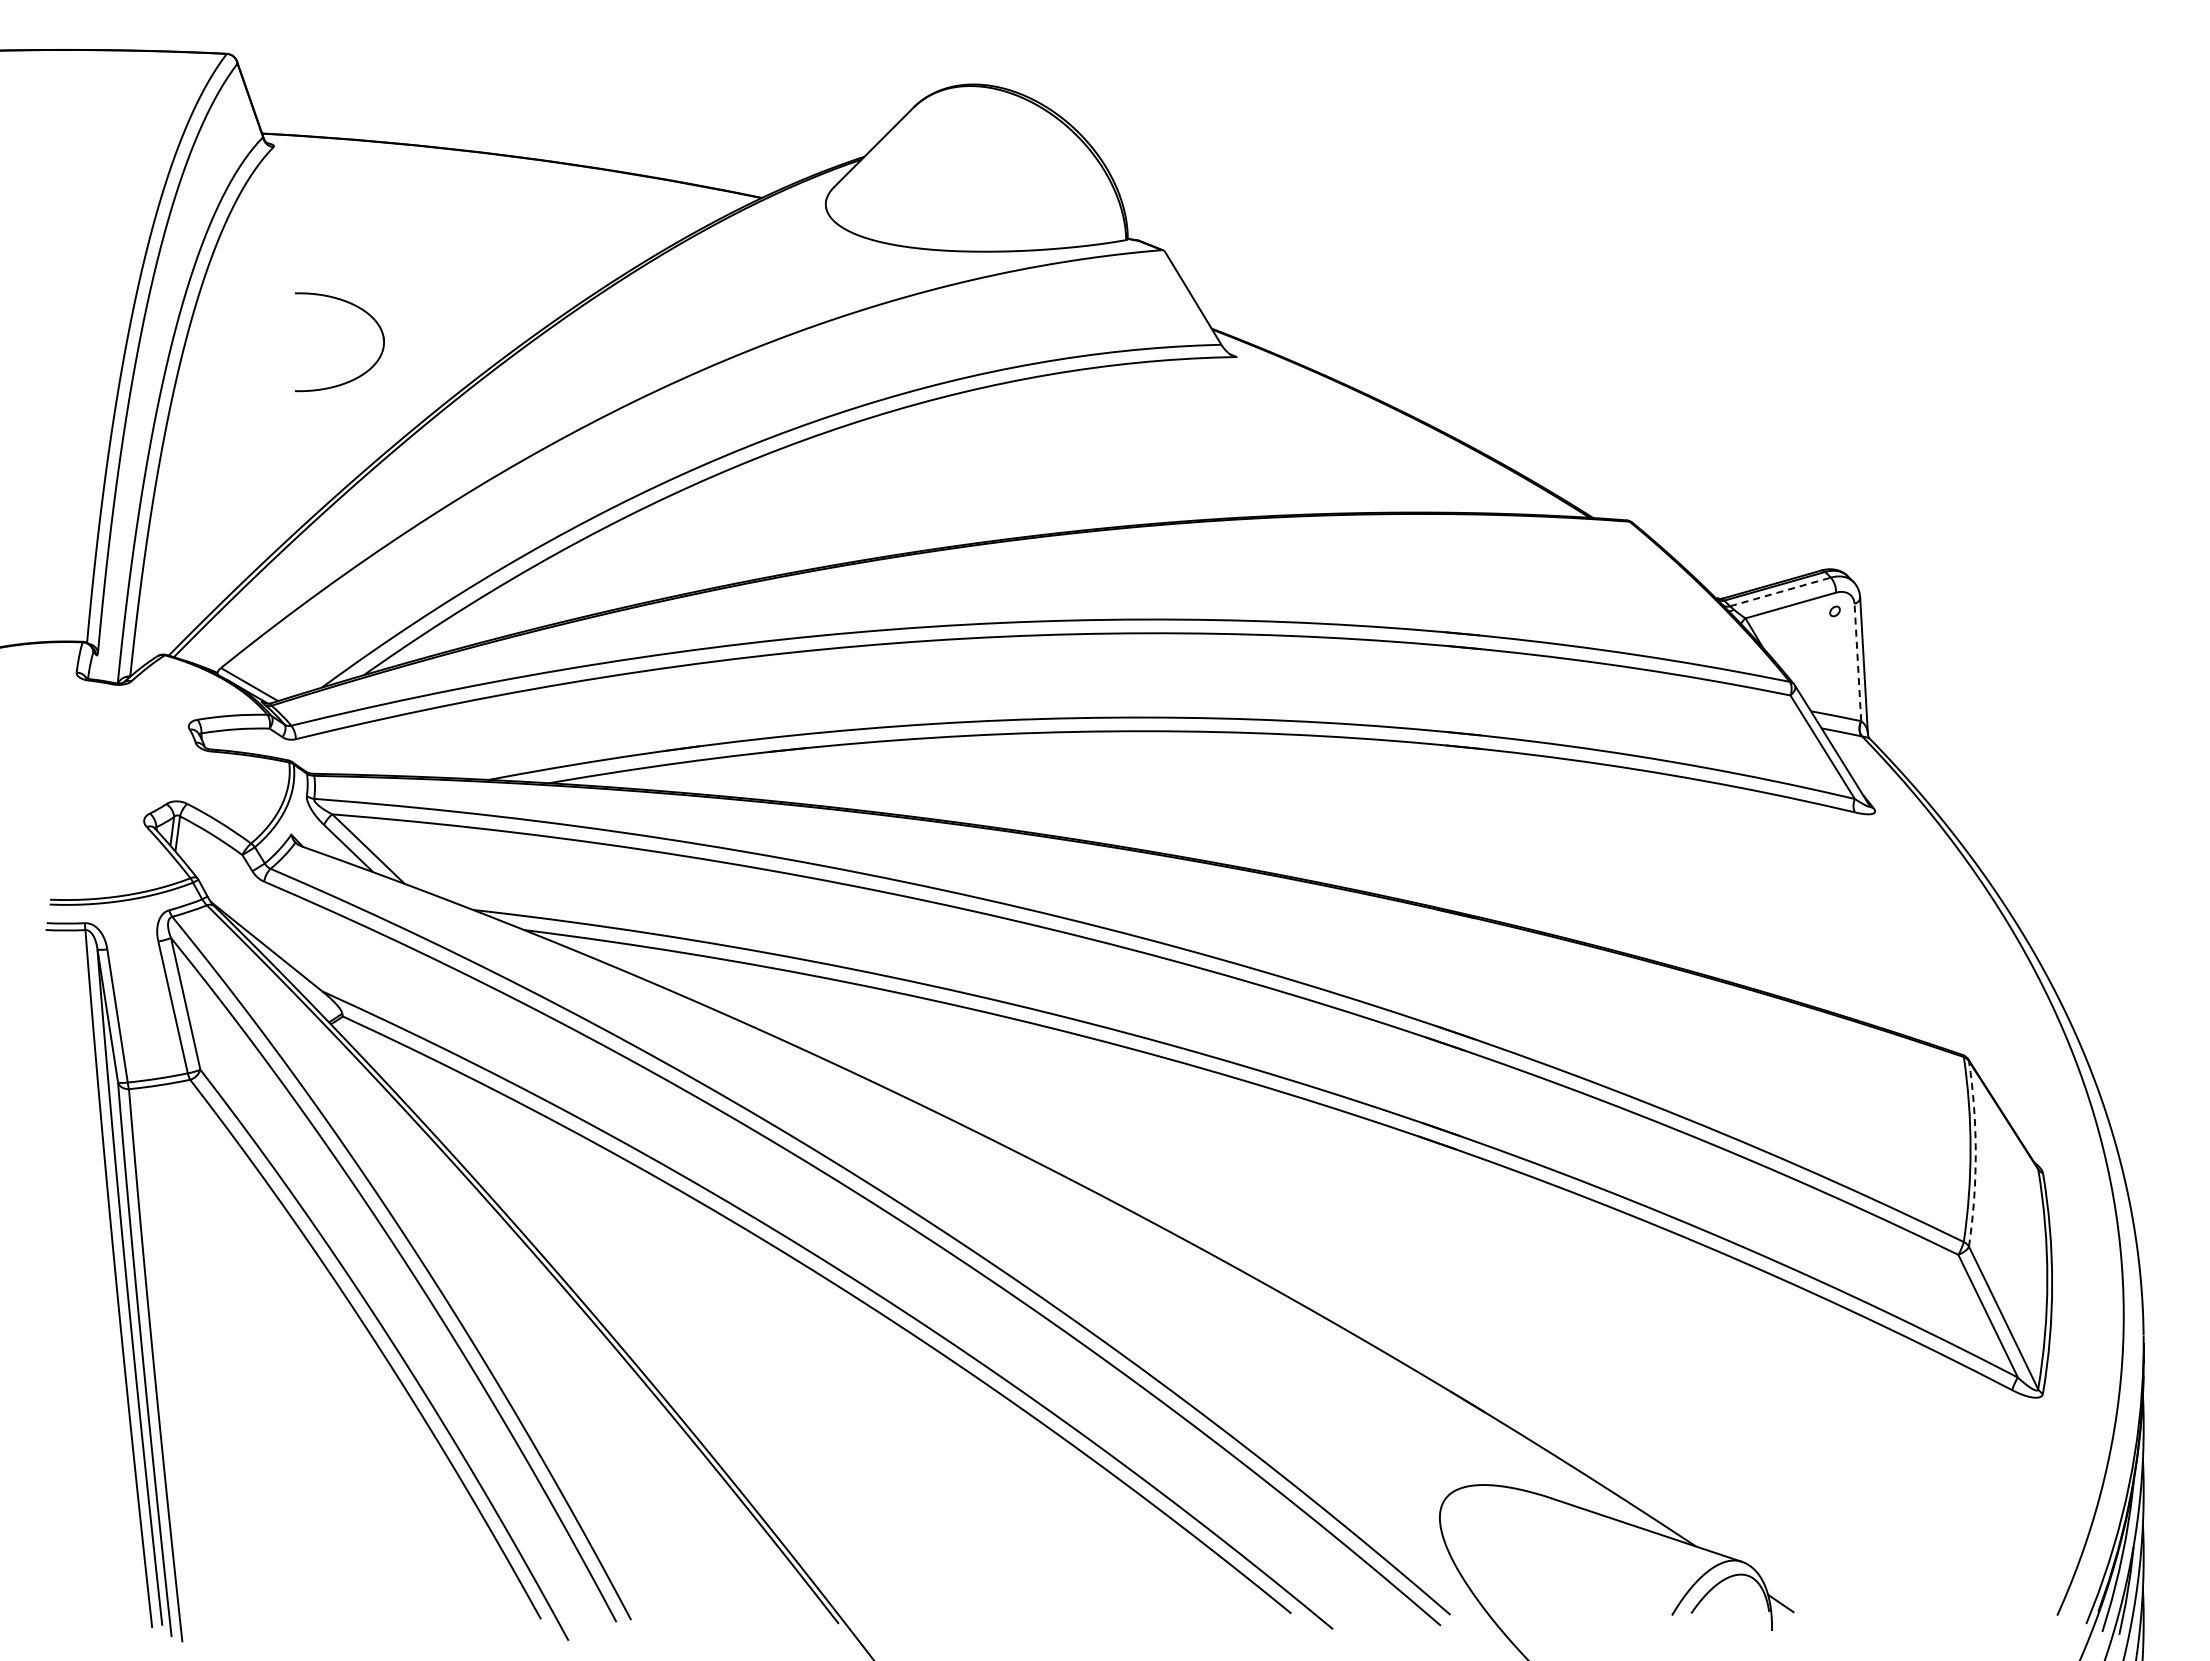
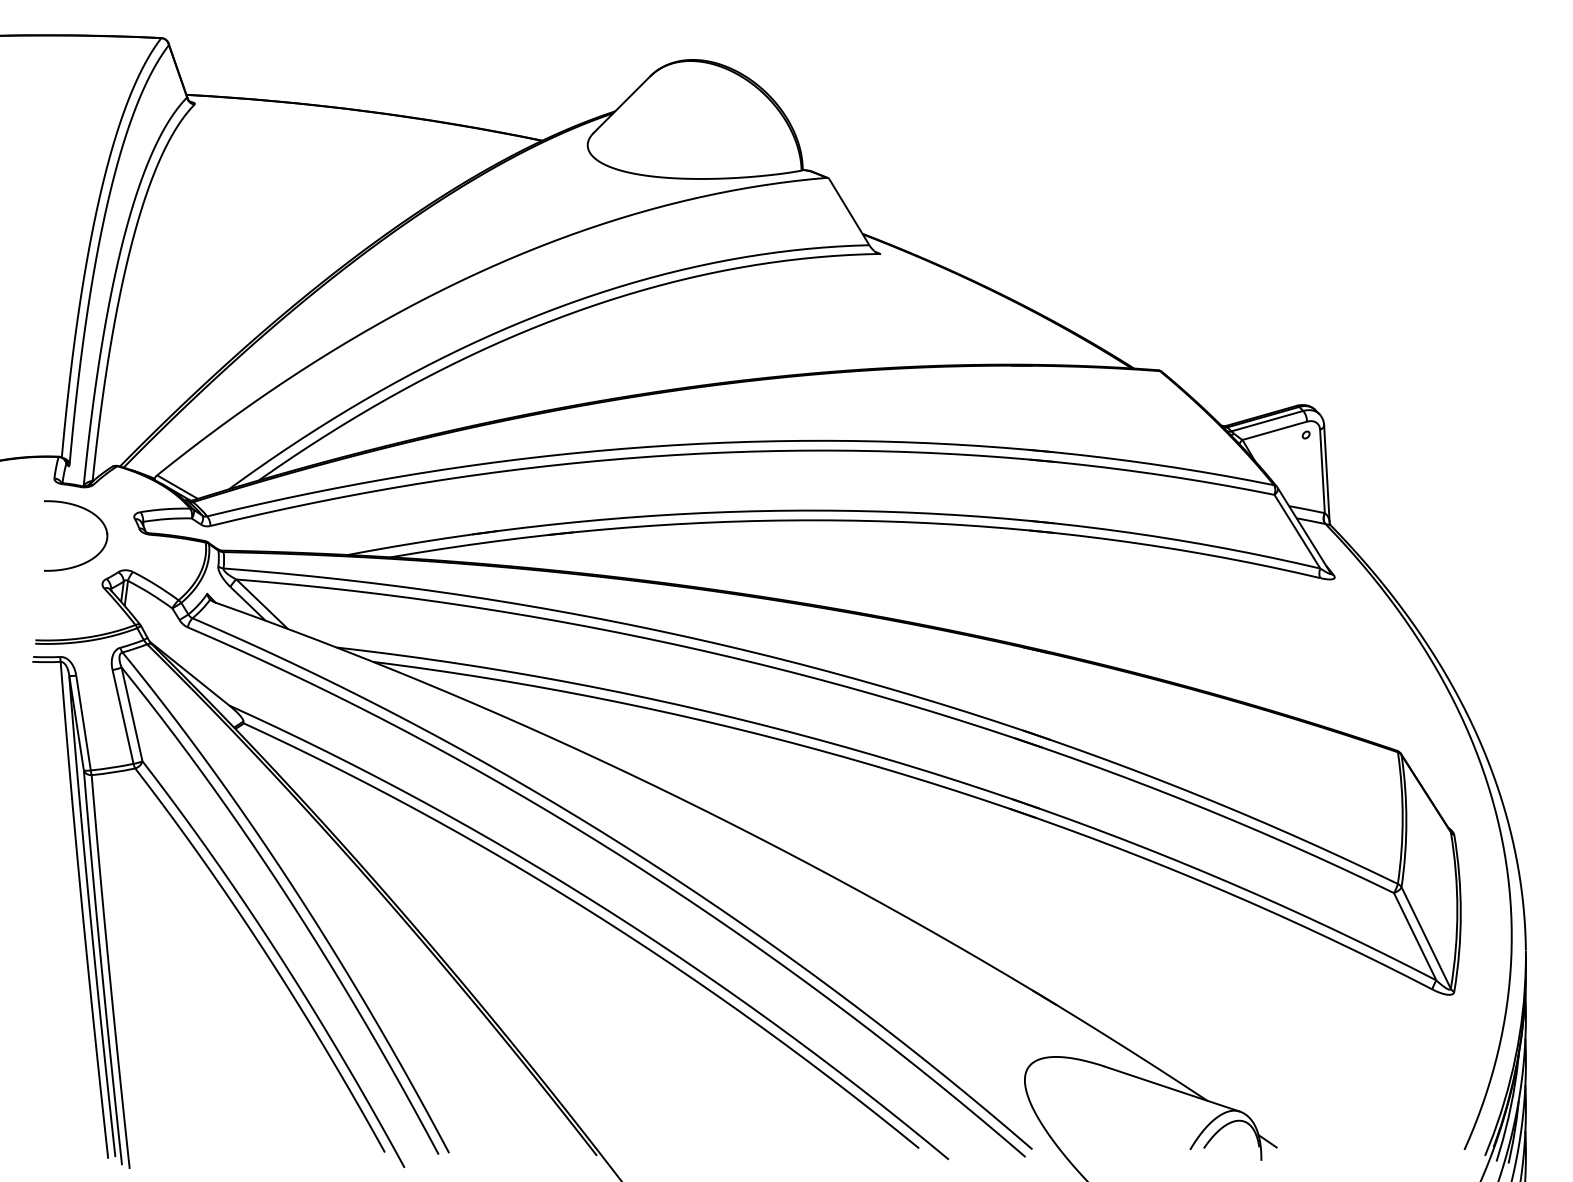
part: (357, 376) -> (88, 560), moved
line: (1780, 591) -> (1267, 420), dashed -> solid
line: (1857, 662) -> (1322, 471), dashed -> solid
arc: (1975, 1153) -> (1406, 820), dashed -> solid

